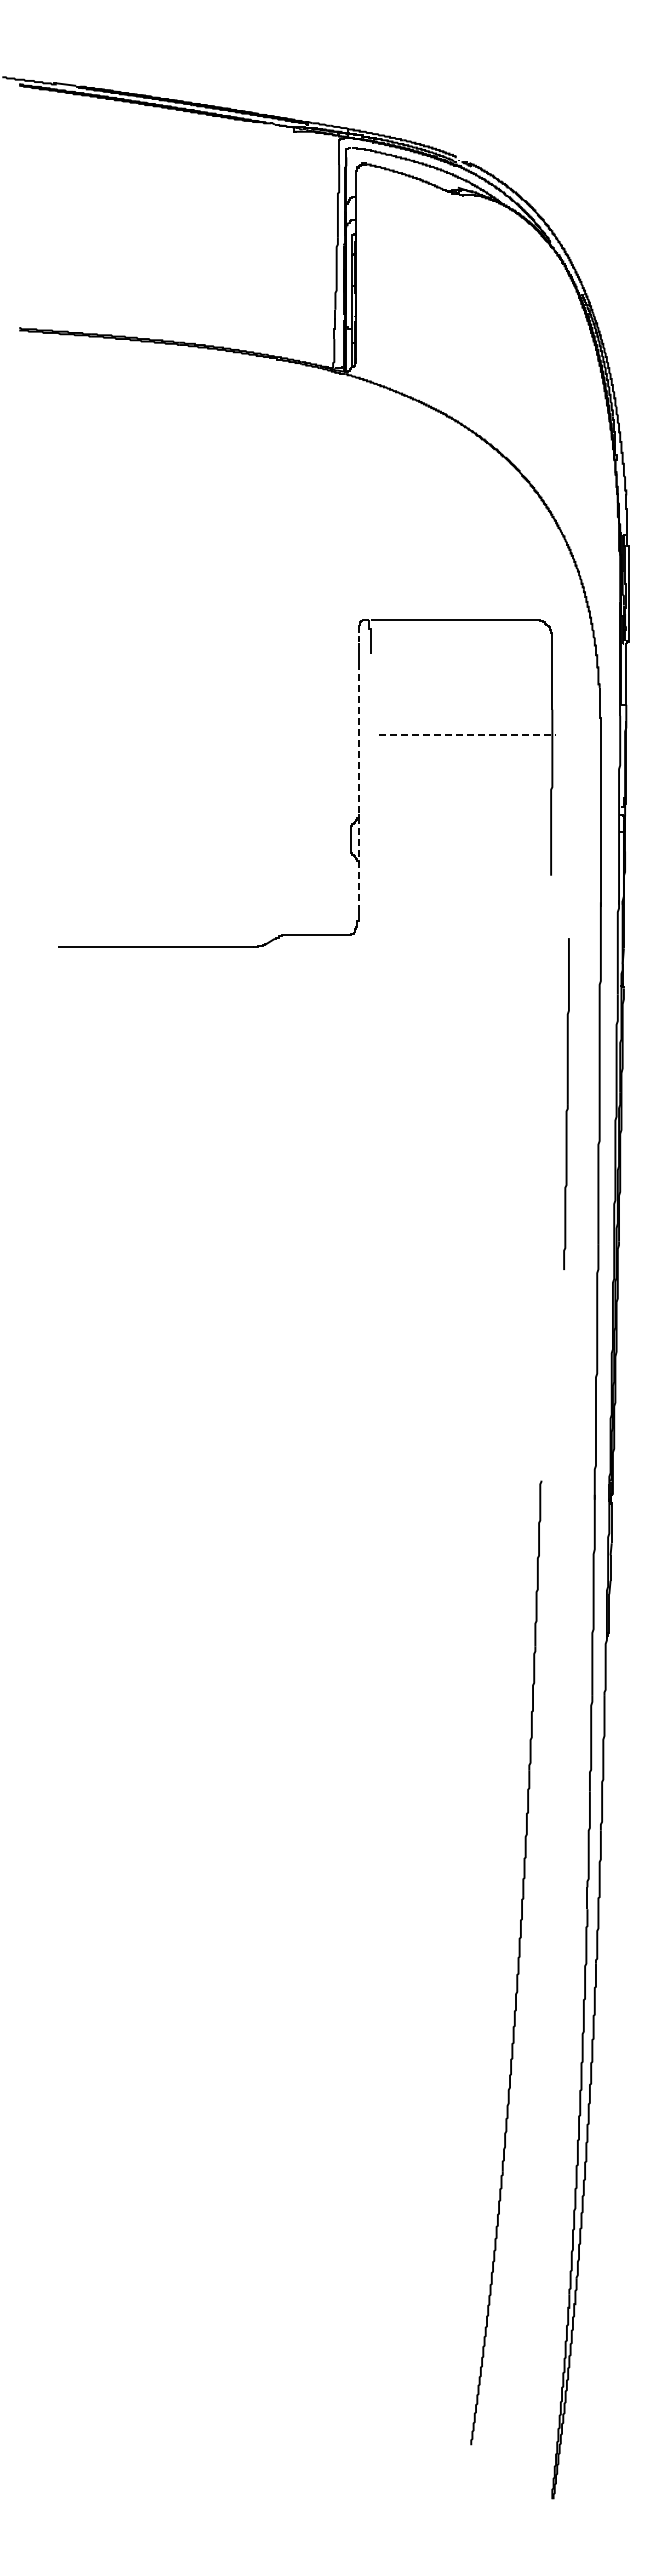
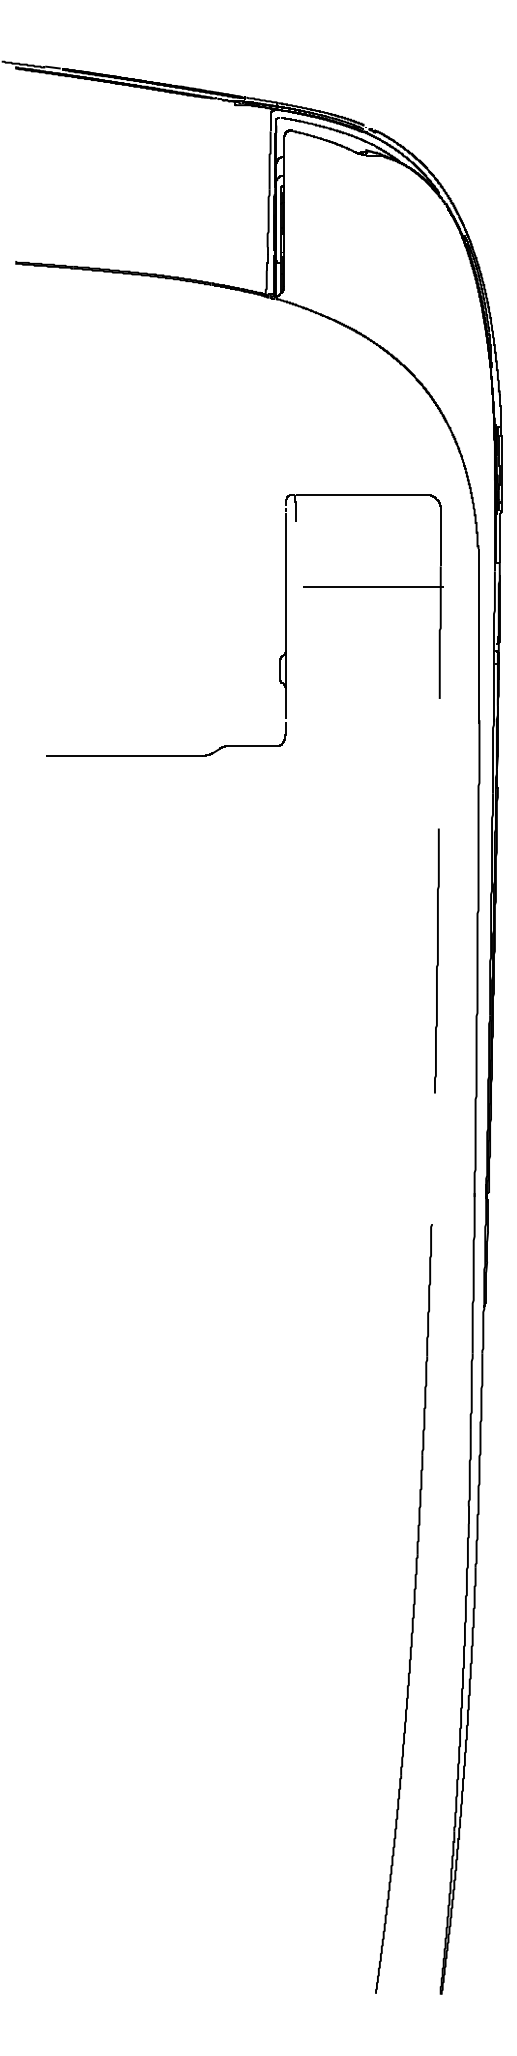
line: (468, 735) -> (373, 587), dashed -> solid
line: (358, 783) -> (286, 625), dashed -> solid
line: (566, 1103) -> (436, 960), moved
part: (517, 1962) -> (412, 1608), moved

